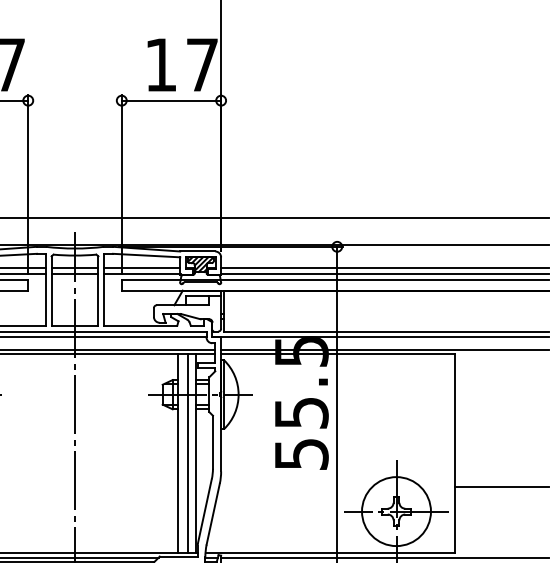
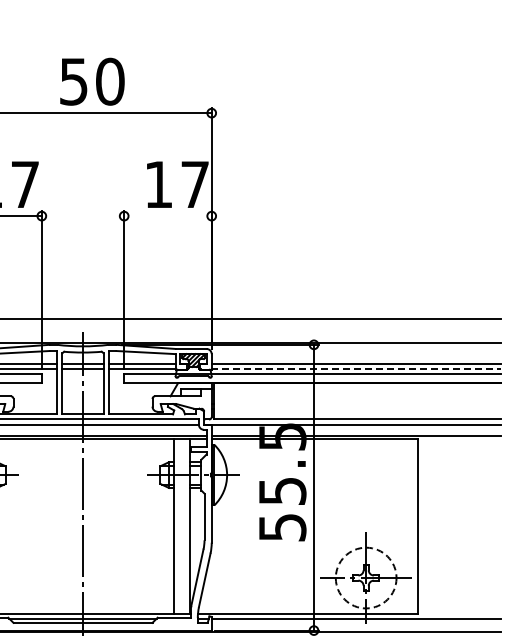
line: (170, 101) -> (167, 216), removed
line: (385, 274) -> (356, 369), solid -> dashed
line: (187, 453) -> (182, 526), removed
line: (501, 487) -> (458, 556), removed
circle: (395, 510) -> (365, 577), solid -> dashed

